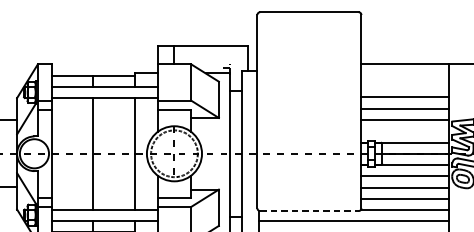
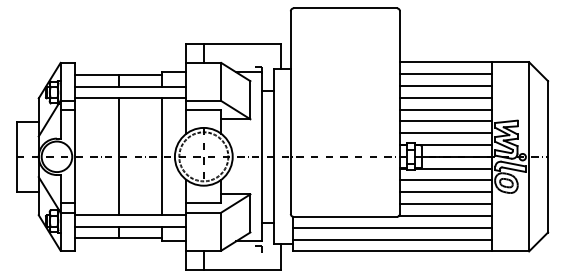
line: (404, 75) -> (445, 74), added
line: (404, 85) -> (445, 85), added
line: (404, 131) -> (445, 133), added
line: (309, 210) -> (345, 216), dashed -> solid

